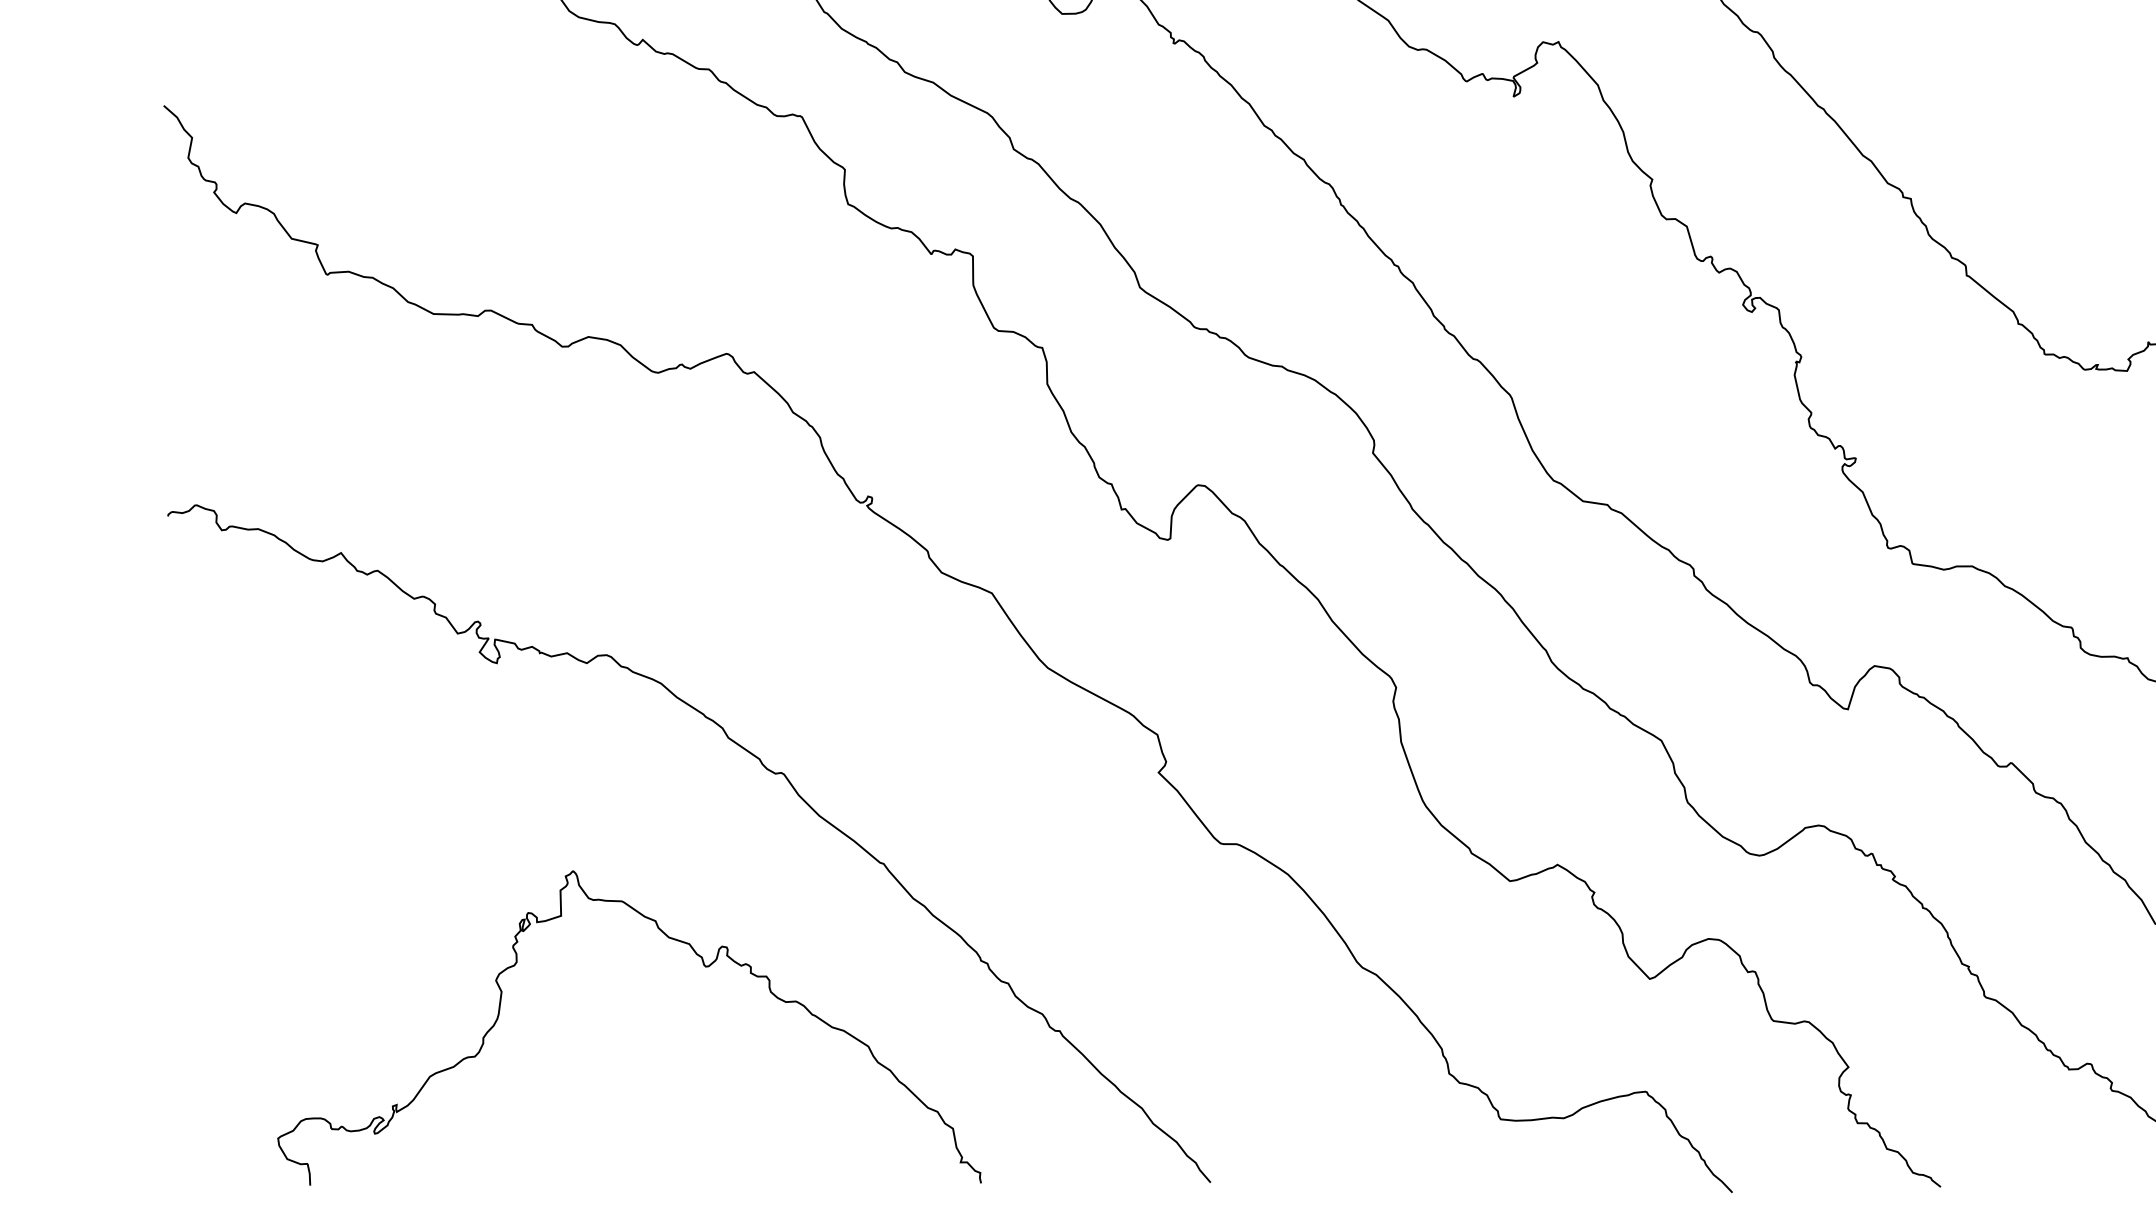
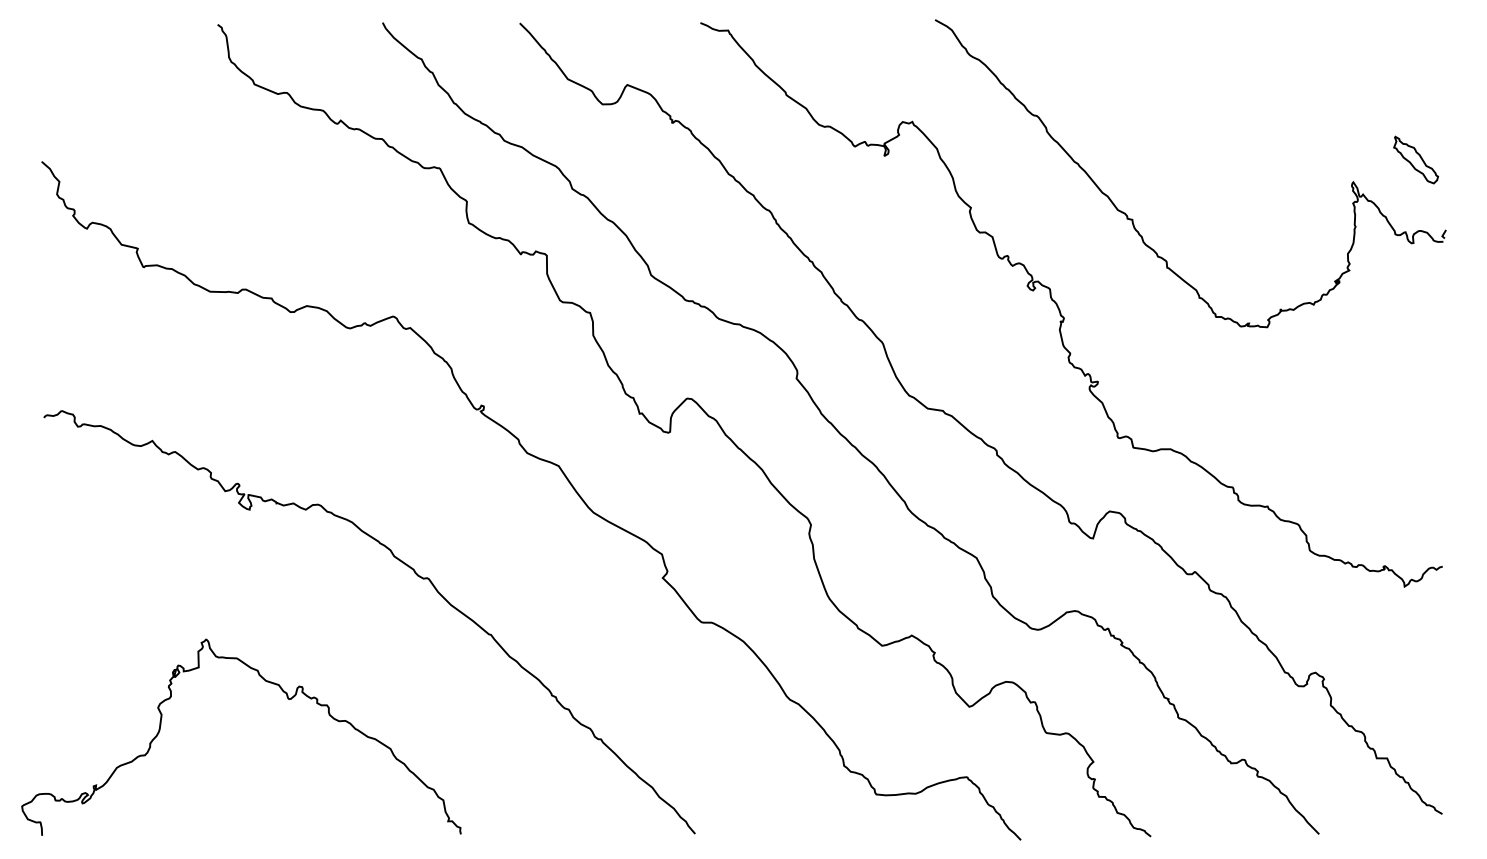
curve: (703, 965) -> (287, 698), moved

